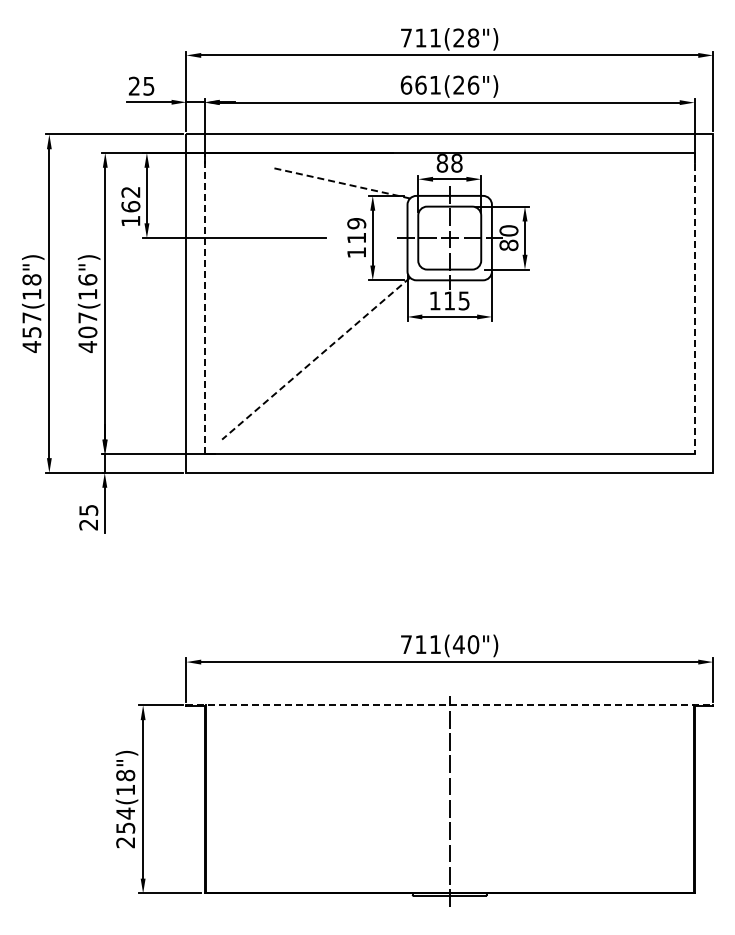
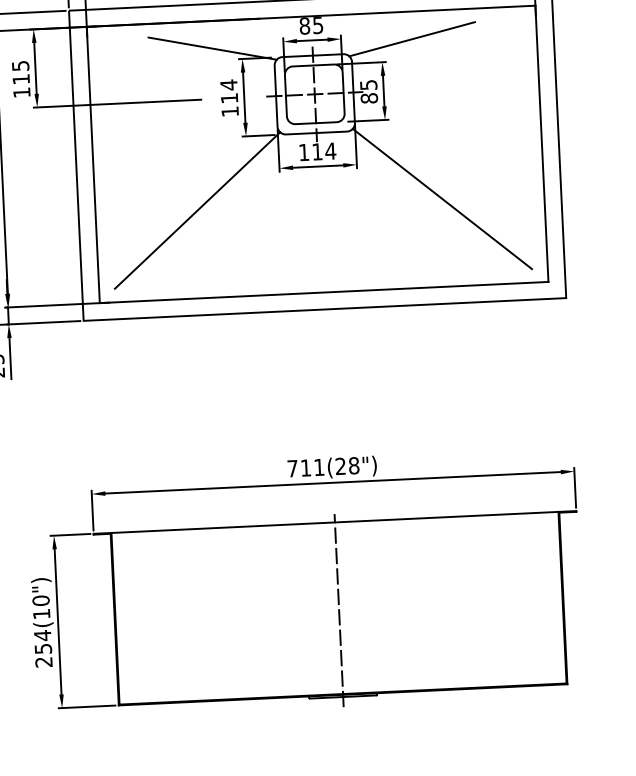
text: (456, 163) -> (317, 25), 88 -> 85
line: (558, 182) -> (412, 38), added
line: (340, 183) -> (212, 49), dashed -> solid
text: (130, 199) -> (20, 72), 162 -> 115
text: (356, 223) -> (228, 84), 119 -> 114
text: (508, 230) -> (368, 84), 80 -> 85
text: (464, 300) -> (331, 150), 115 -> 114
line: (204, 303) -> (92, 164), dashed -> solid
line: (694, 303) -> (541, 143), dashed -> solid
line: (315, 358) -> (196, 210), dashed -> solid
line: (583, 358) -> (442, 198), added
text: (465, 644) -> (346, 466), 711(40") -> 711(28")
line: (450, 705) -> (335, 522), dashed -> solid
text: (125, 775) -> (40, 600), 254(18") -> 254(10")

